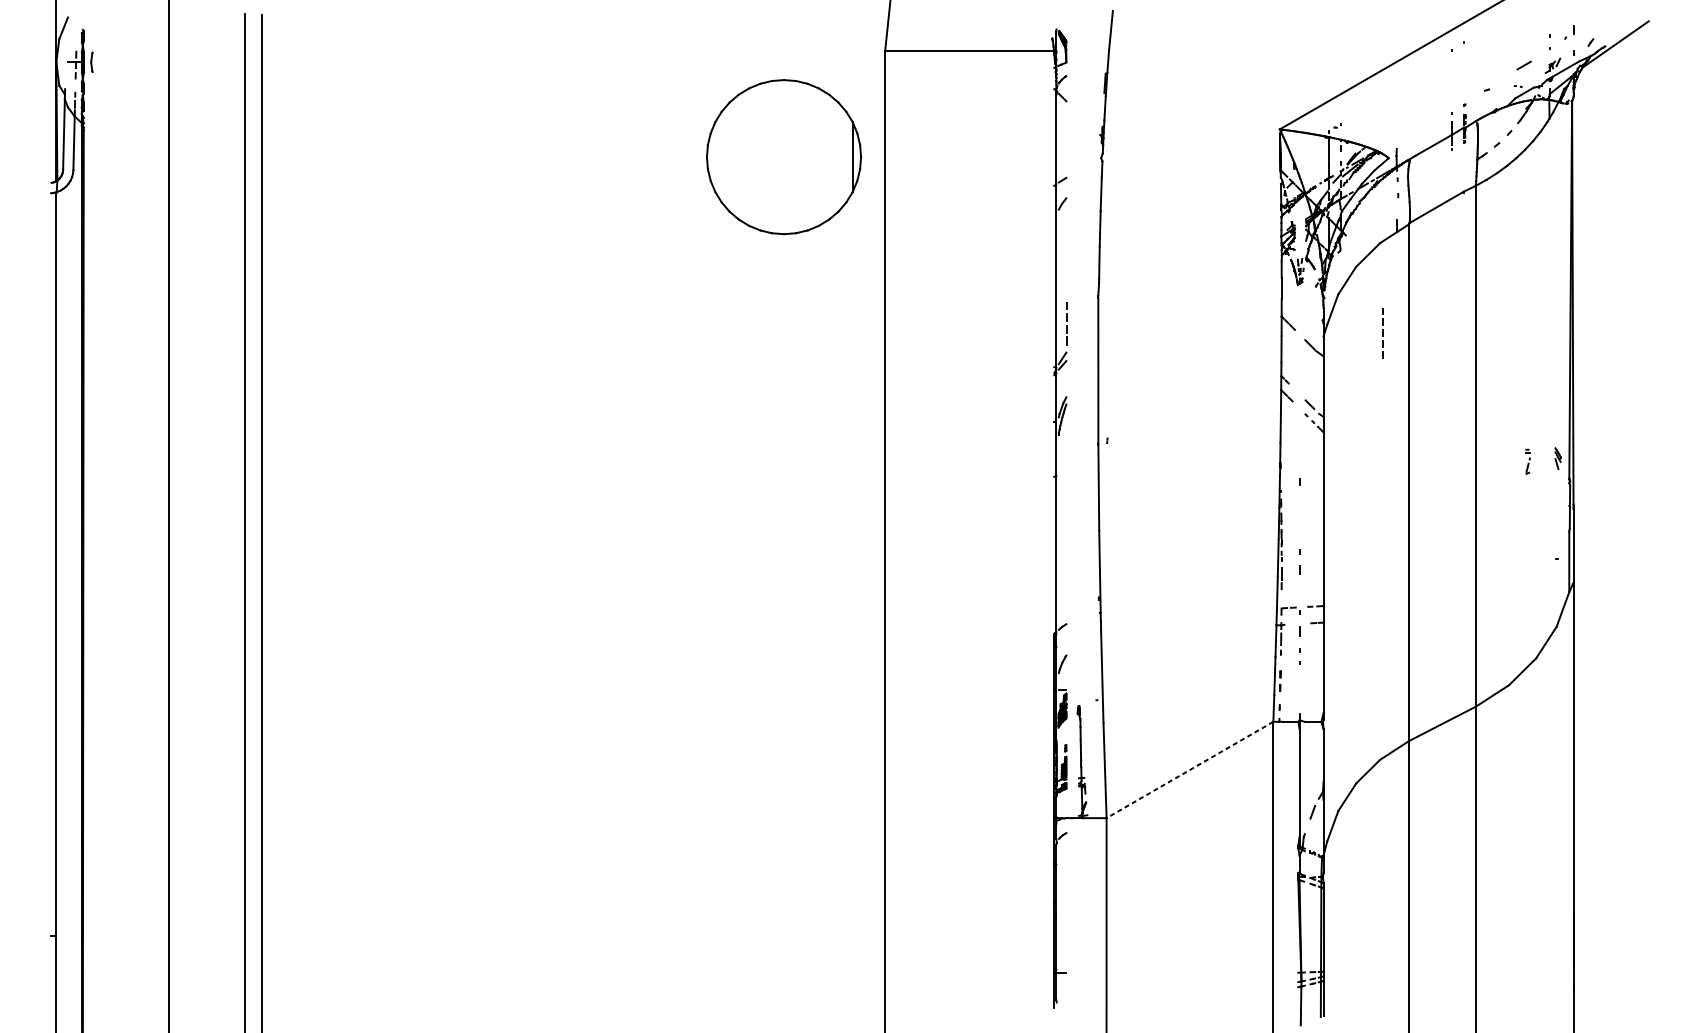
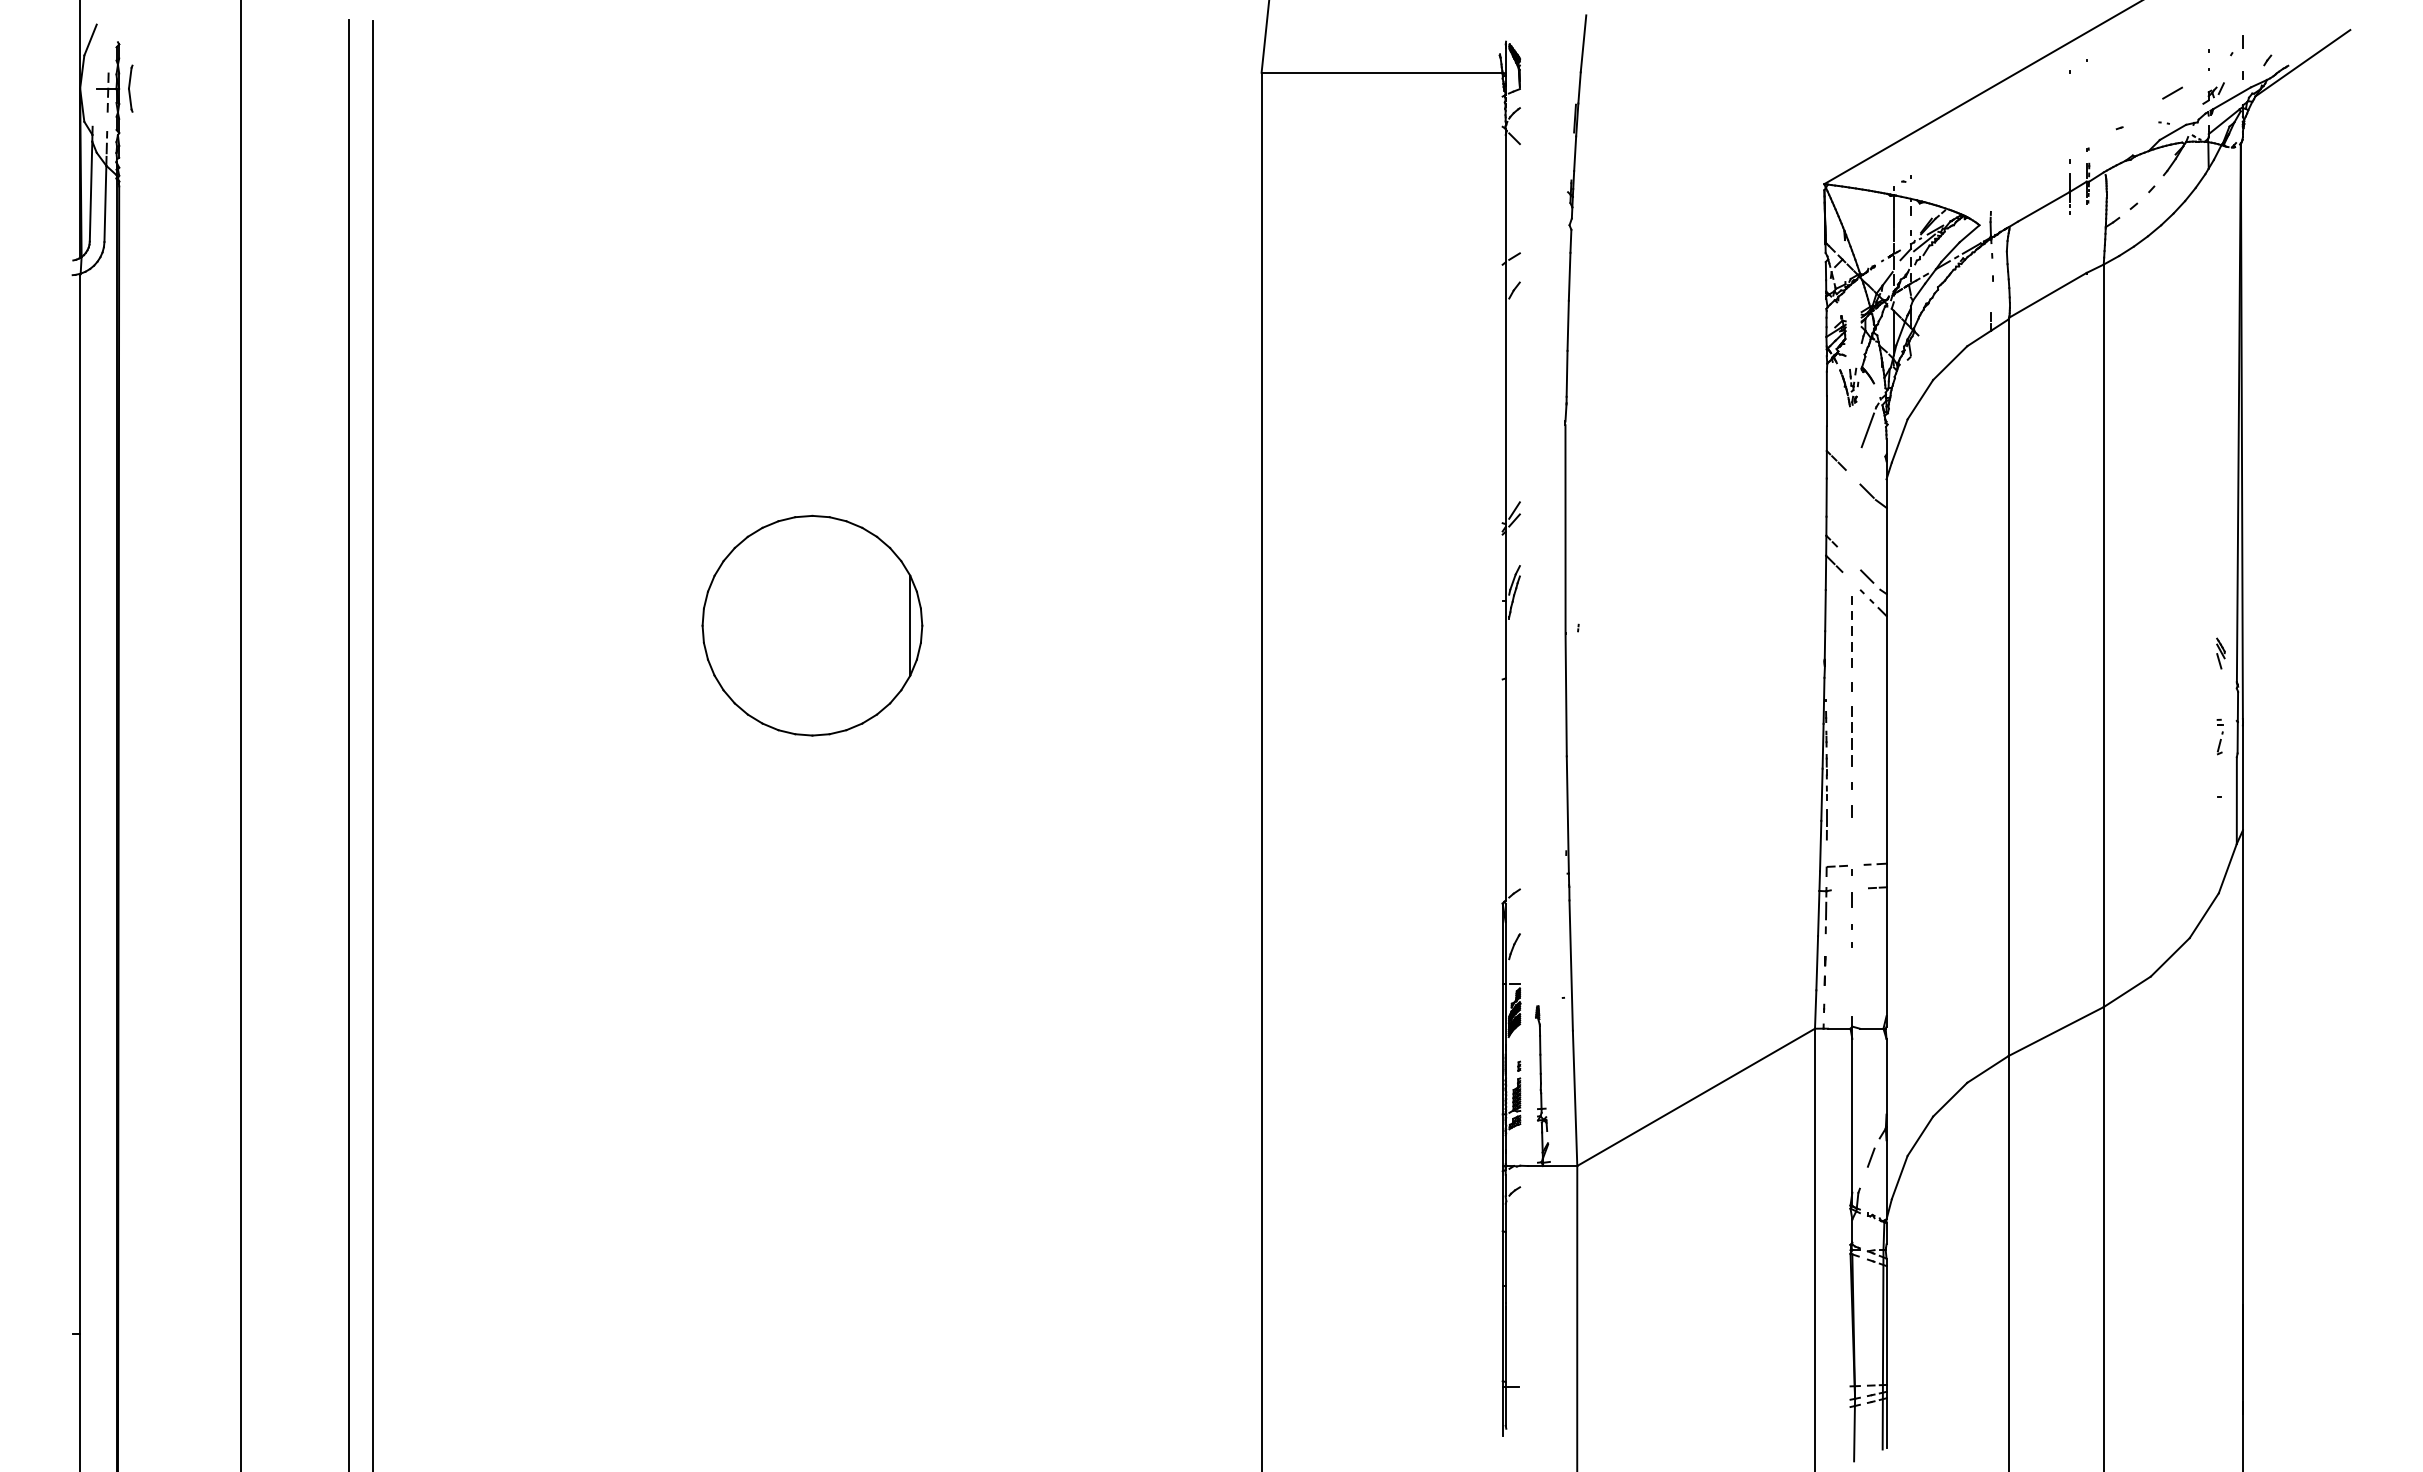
part: (91, 62) -> (130, 88), size x1.67
part: (784, 156) -> (812, 625), moved
line: (1310, 302) -> (1867, 430), added
line: (1066, 325) -> (1851, 738), moved
line: (1382, 333) -> (1851, 631), moved
part: (1527, 461) -> (2219, 736), moved
line: (1189, 770) -> (1695, 1097), dashed -> solid

